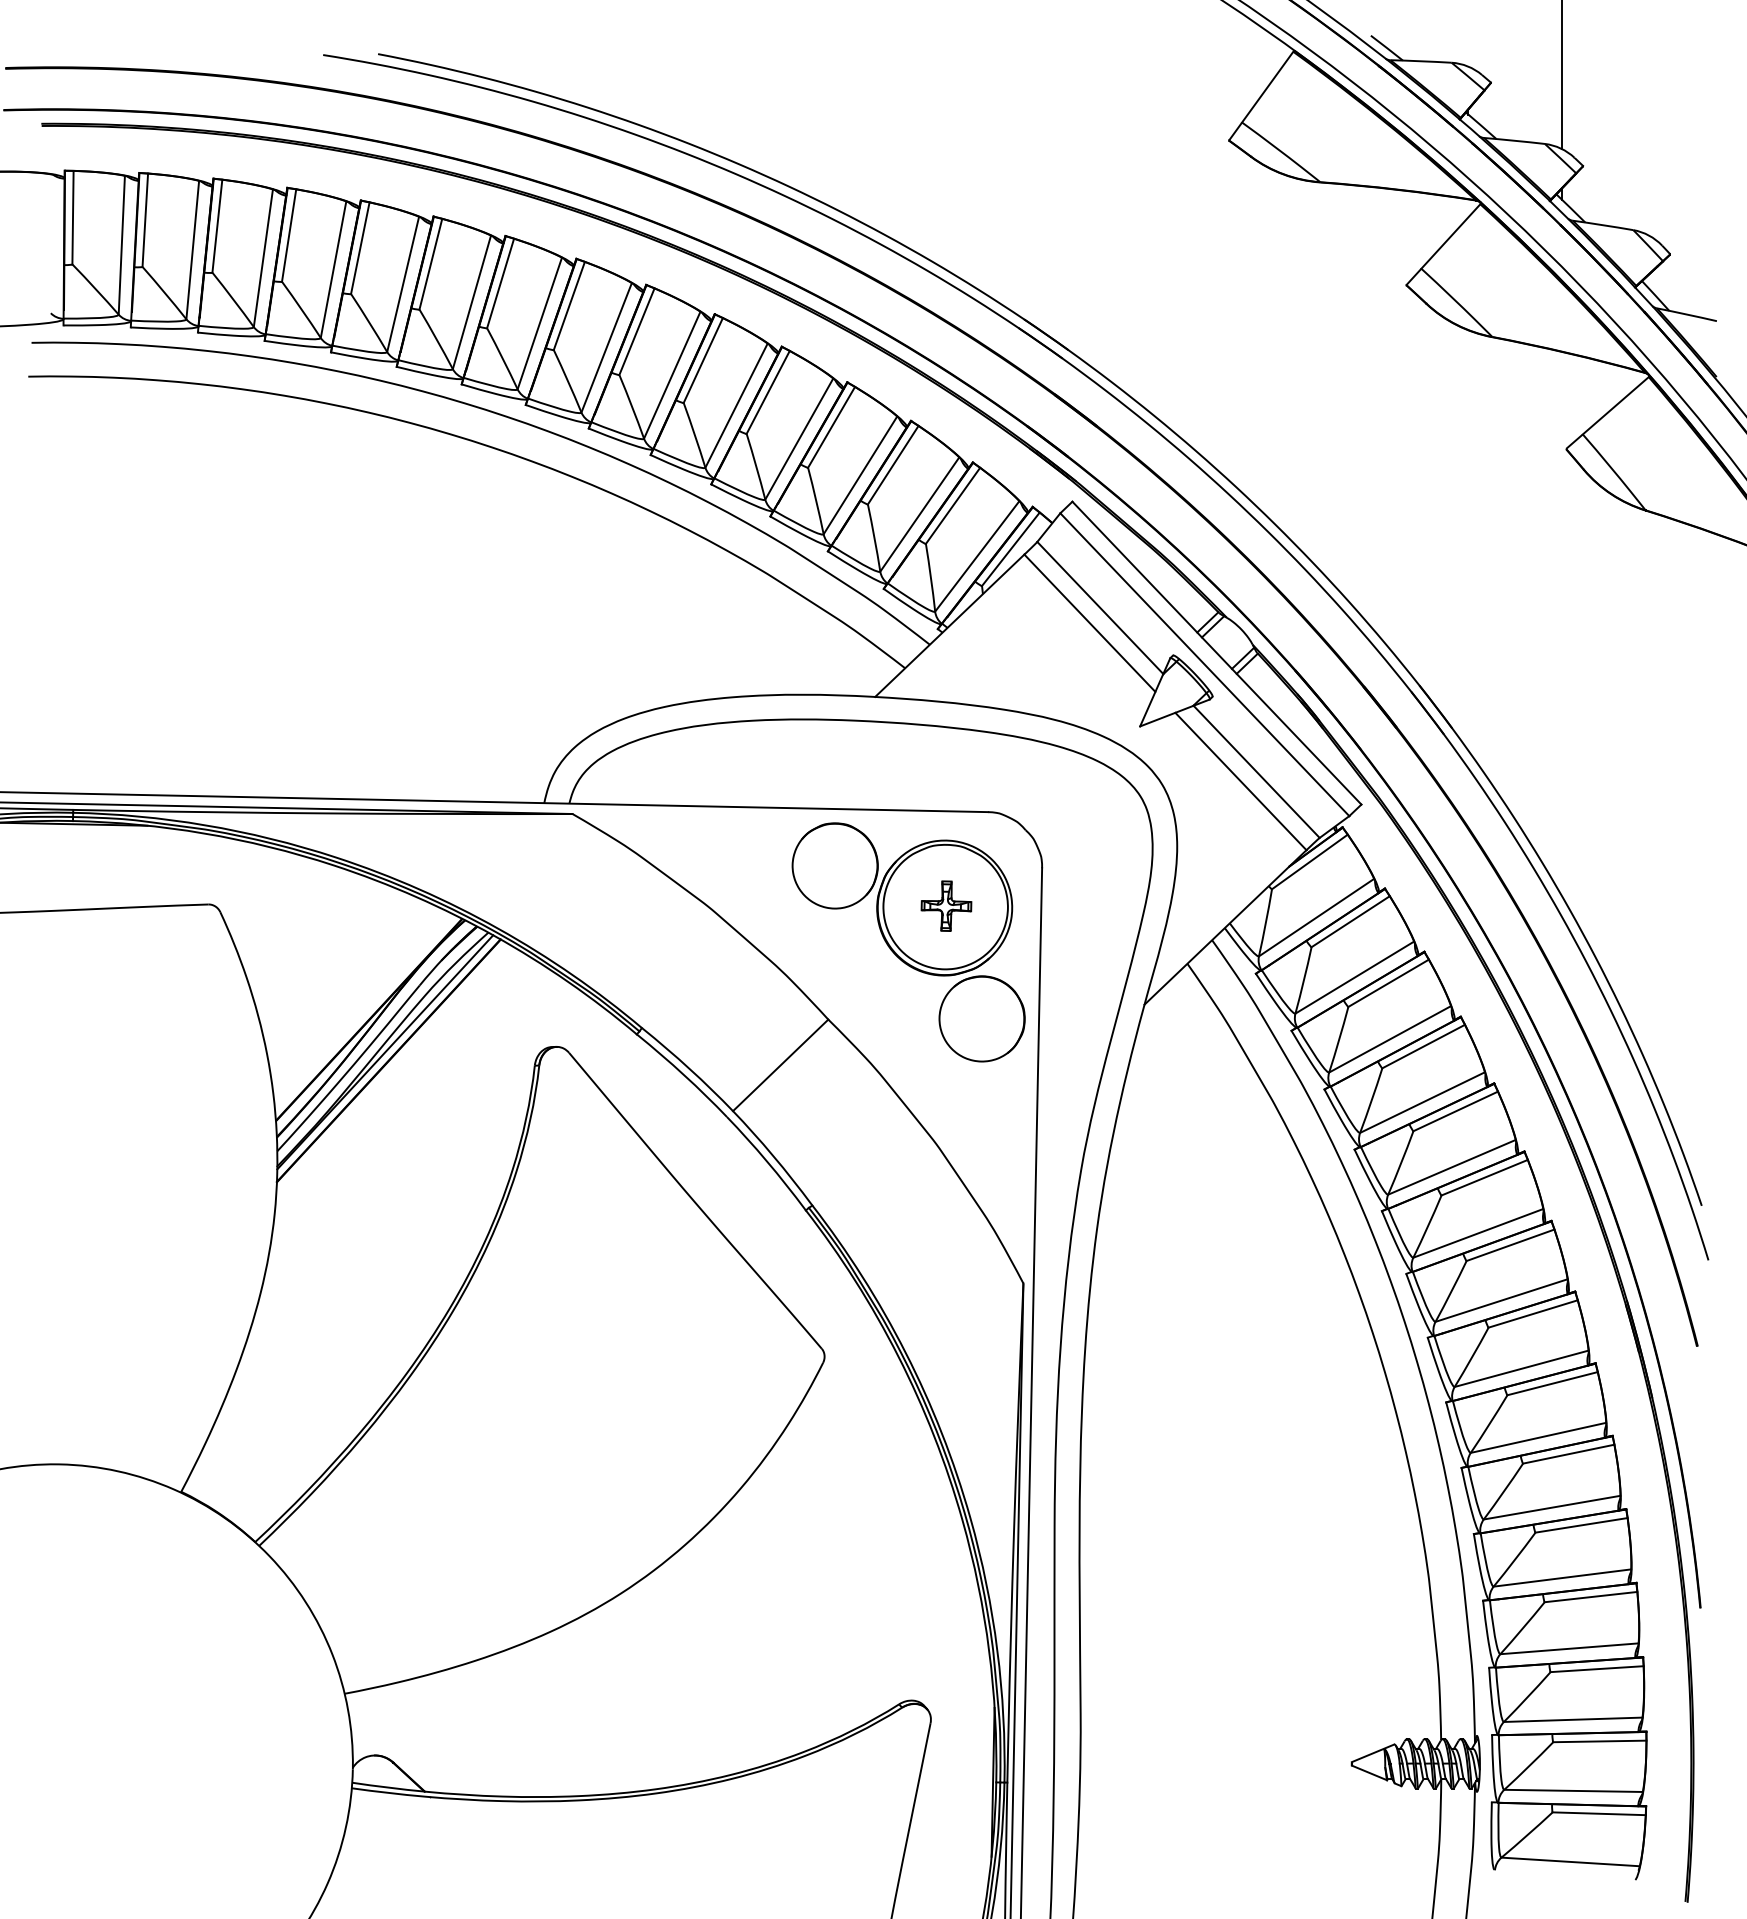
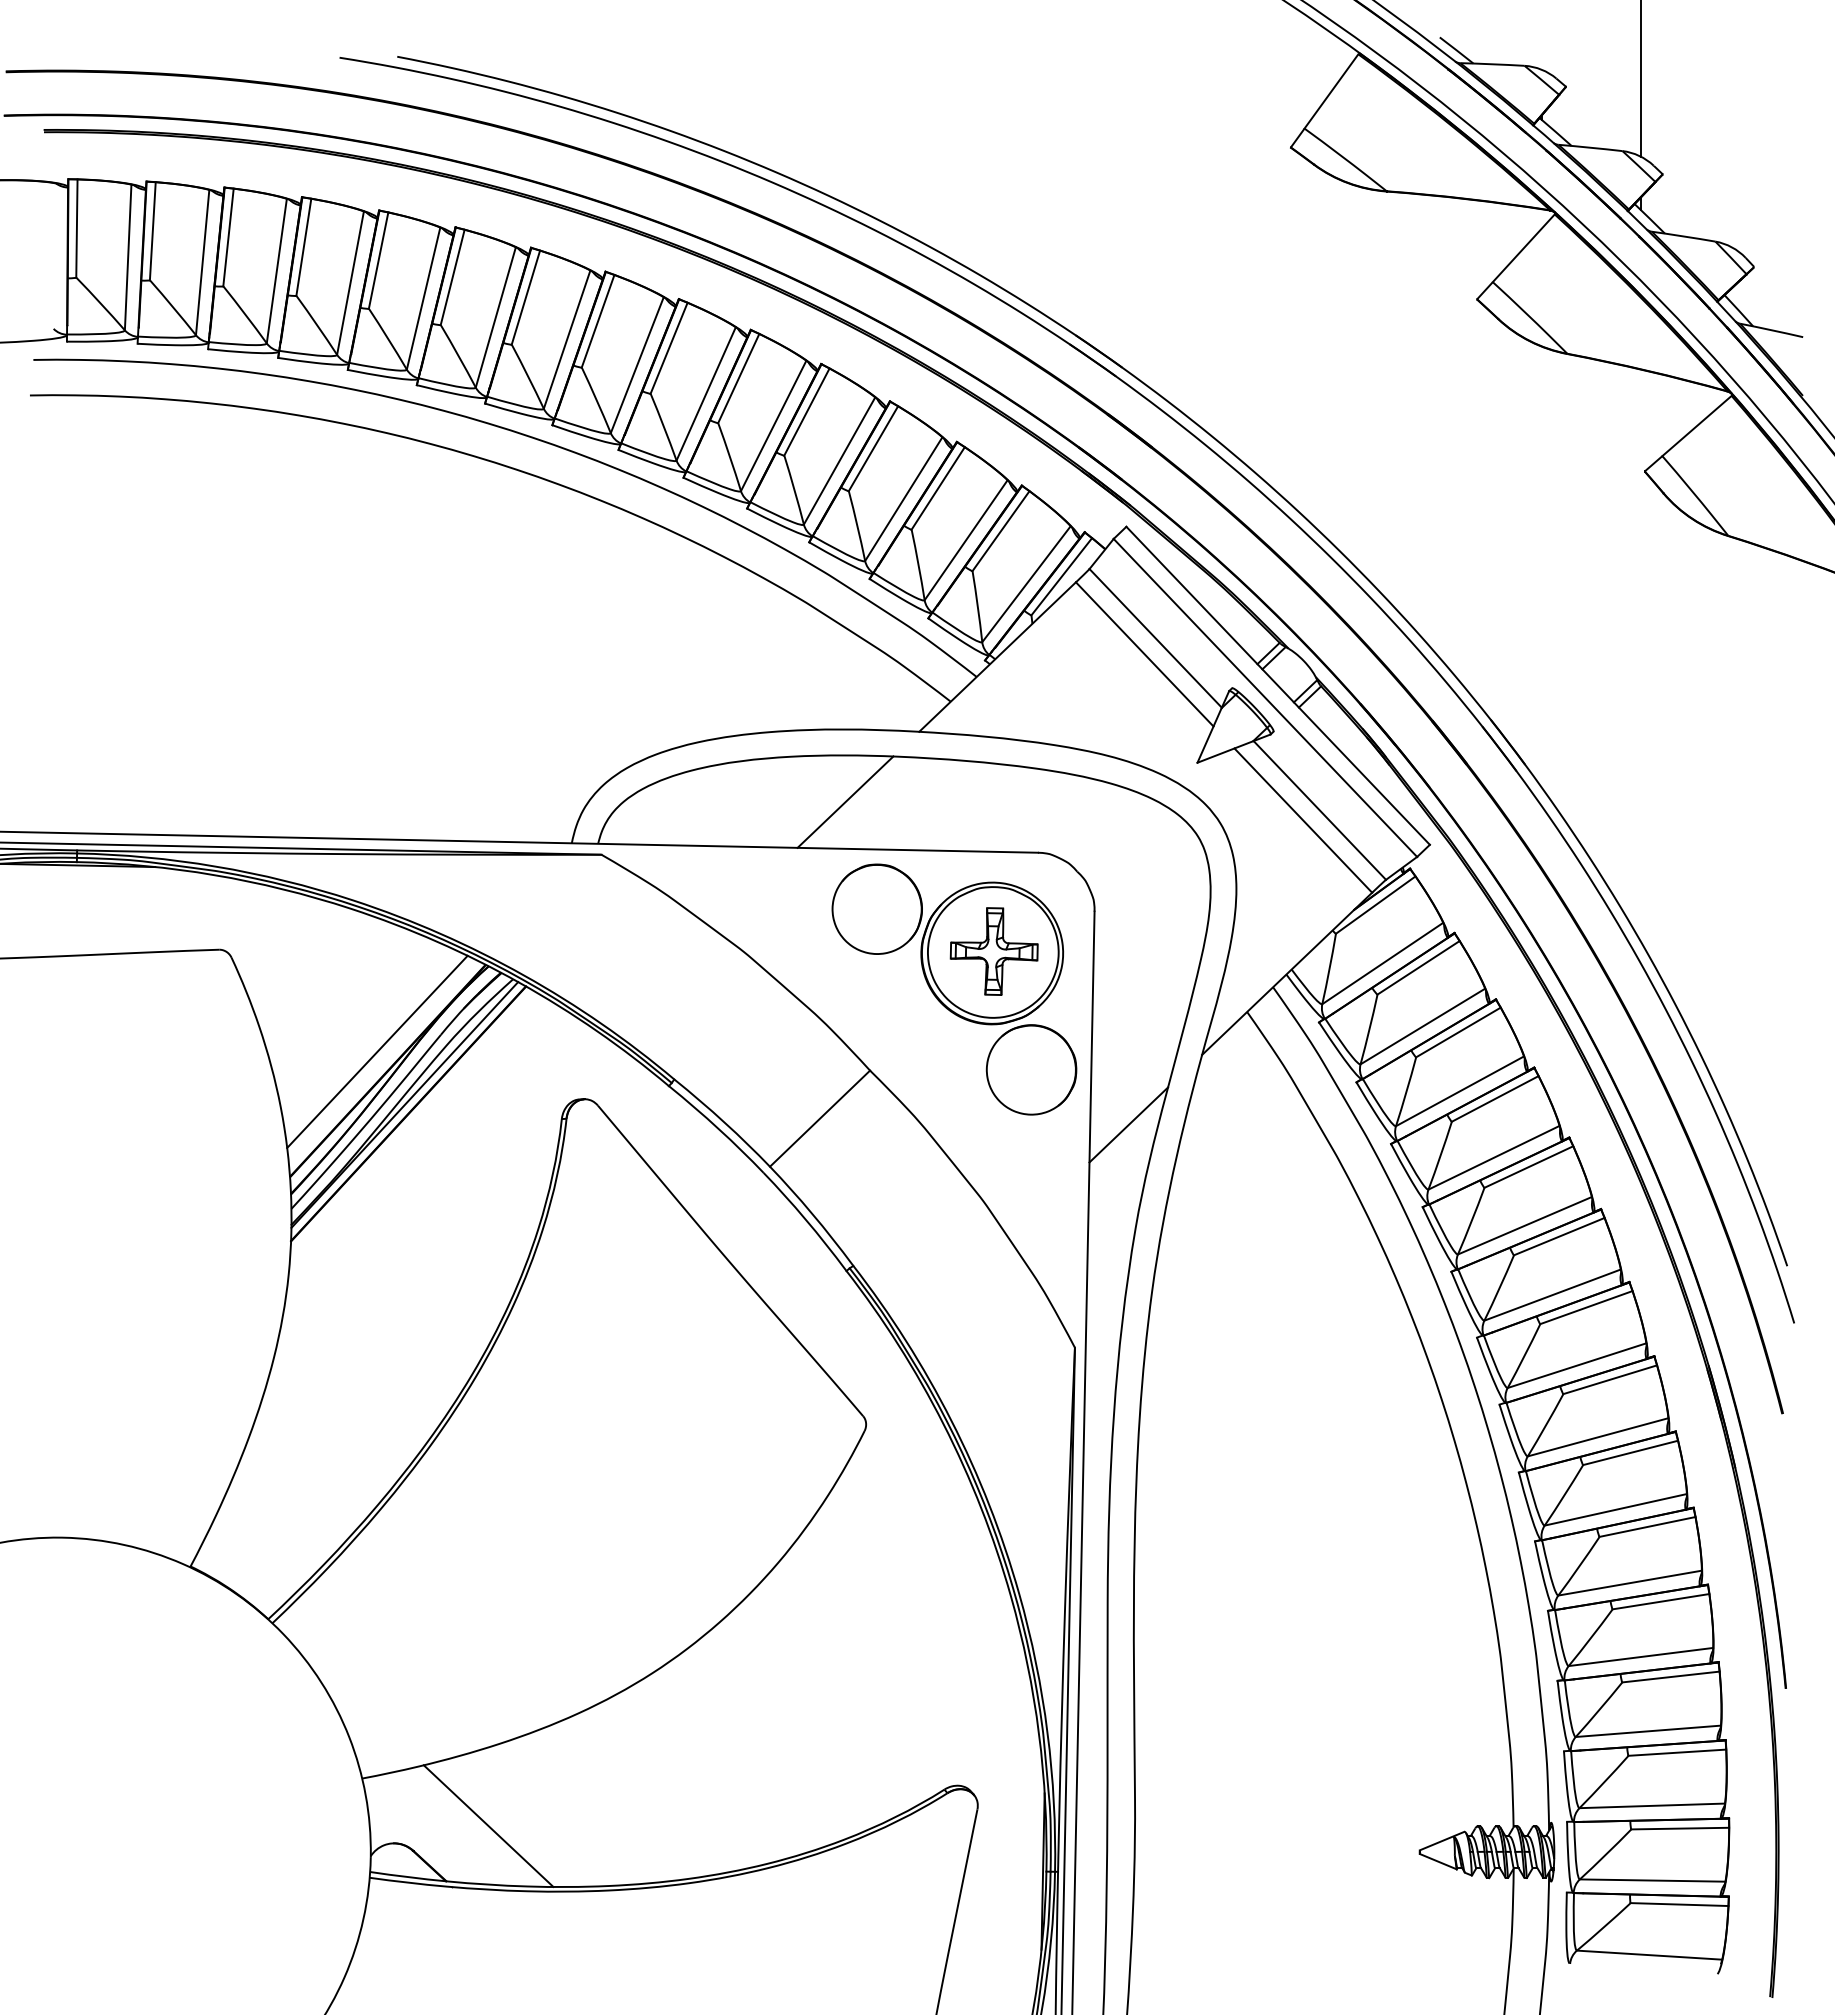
line: (804, 763) -> (845, 801), added
part: (945, 906) -> (993, 951), size x1.67
line: (359, 1001) -> (377, 1051), added
line: (1074, 1070) -> (1128, 1124), added
line: (464, 1738) -> (488, 1825), added

